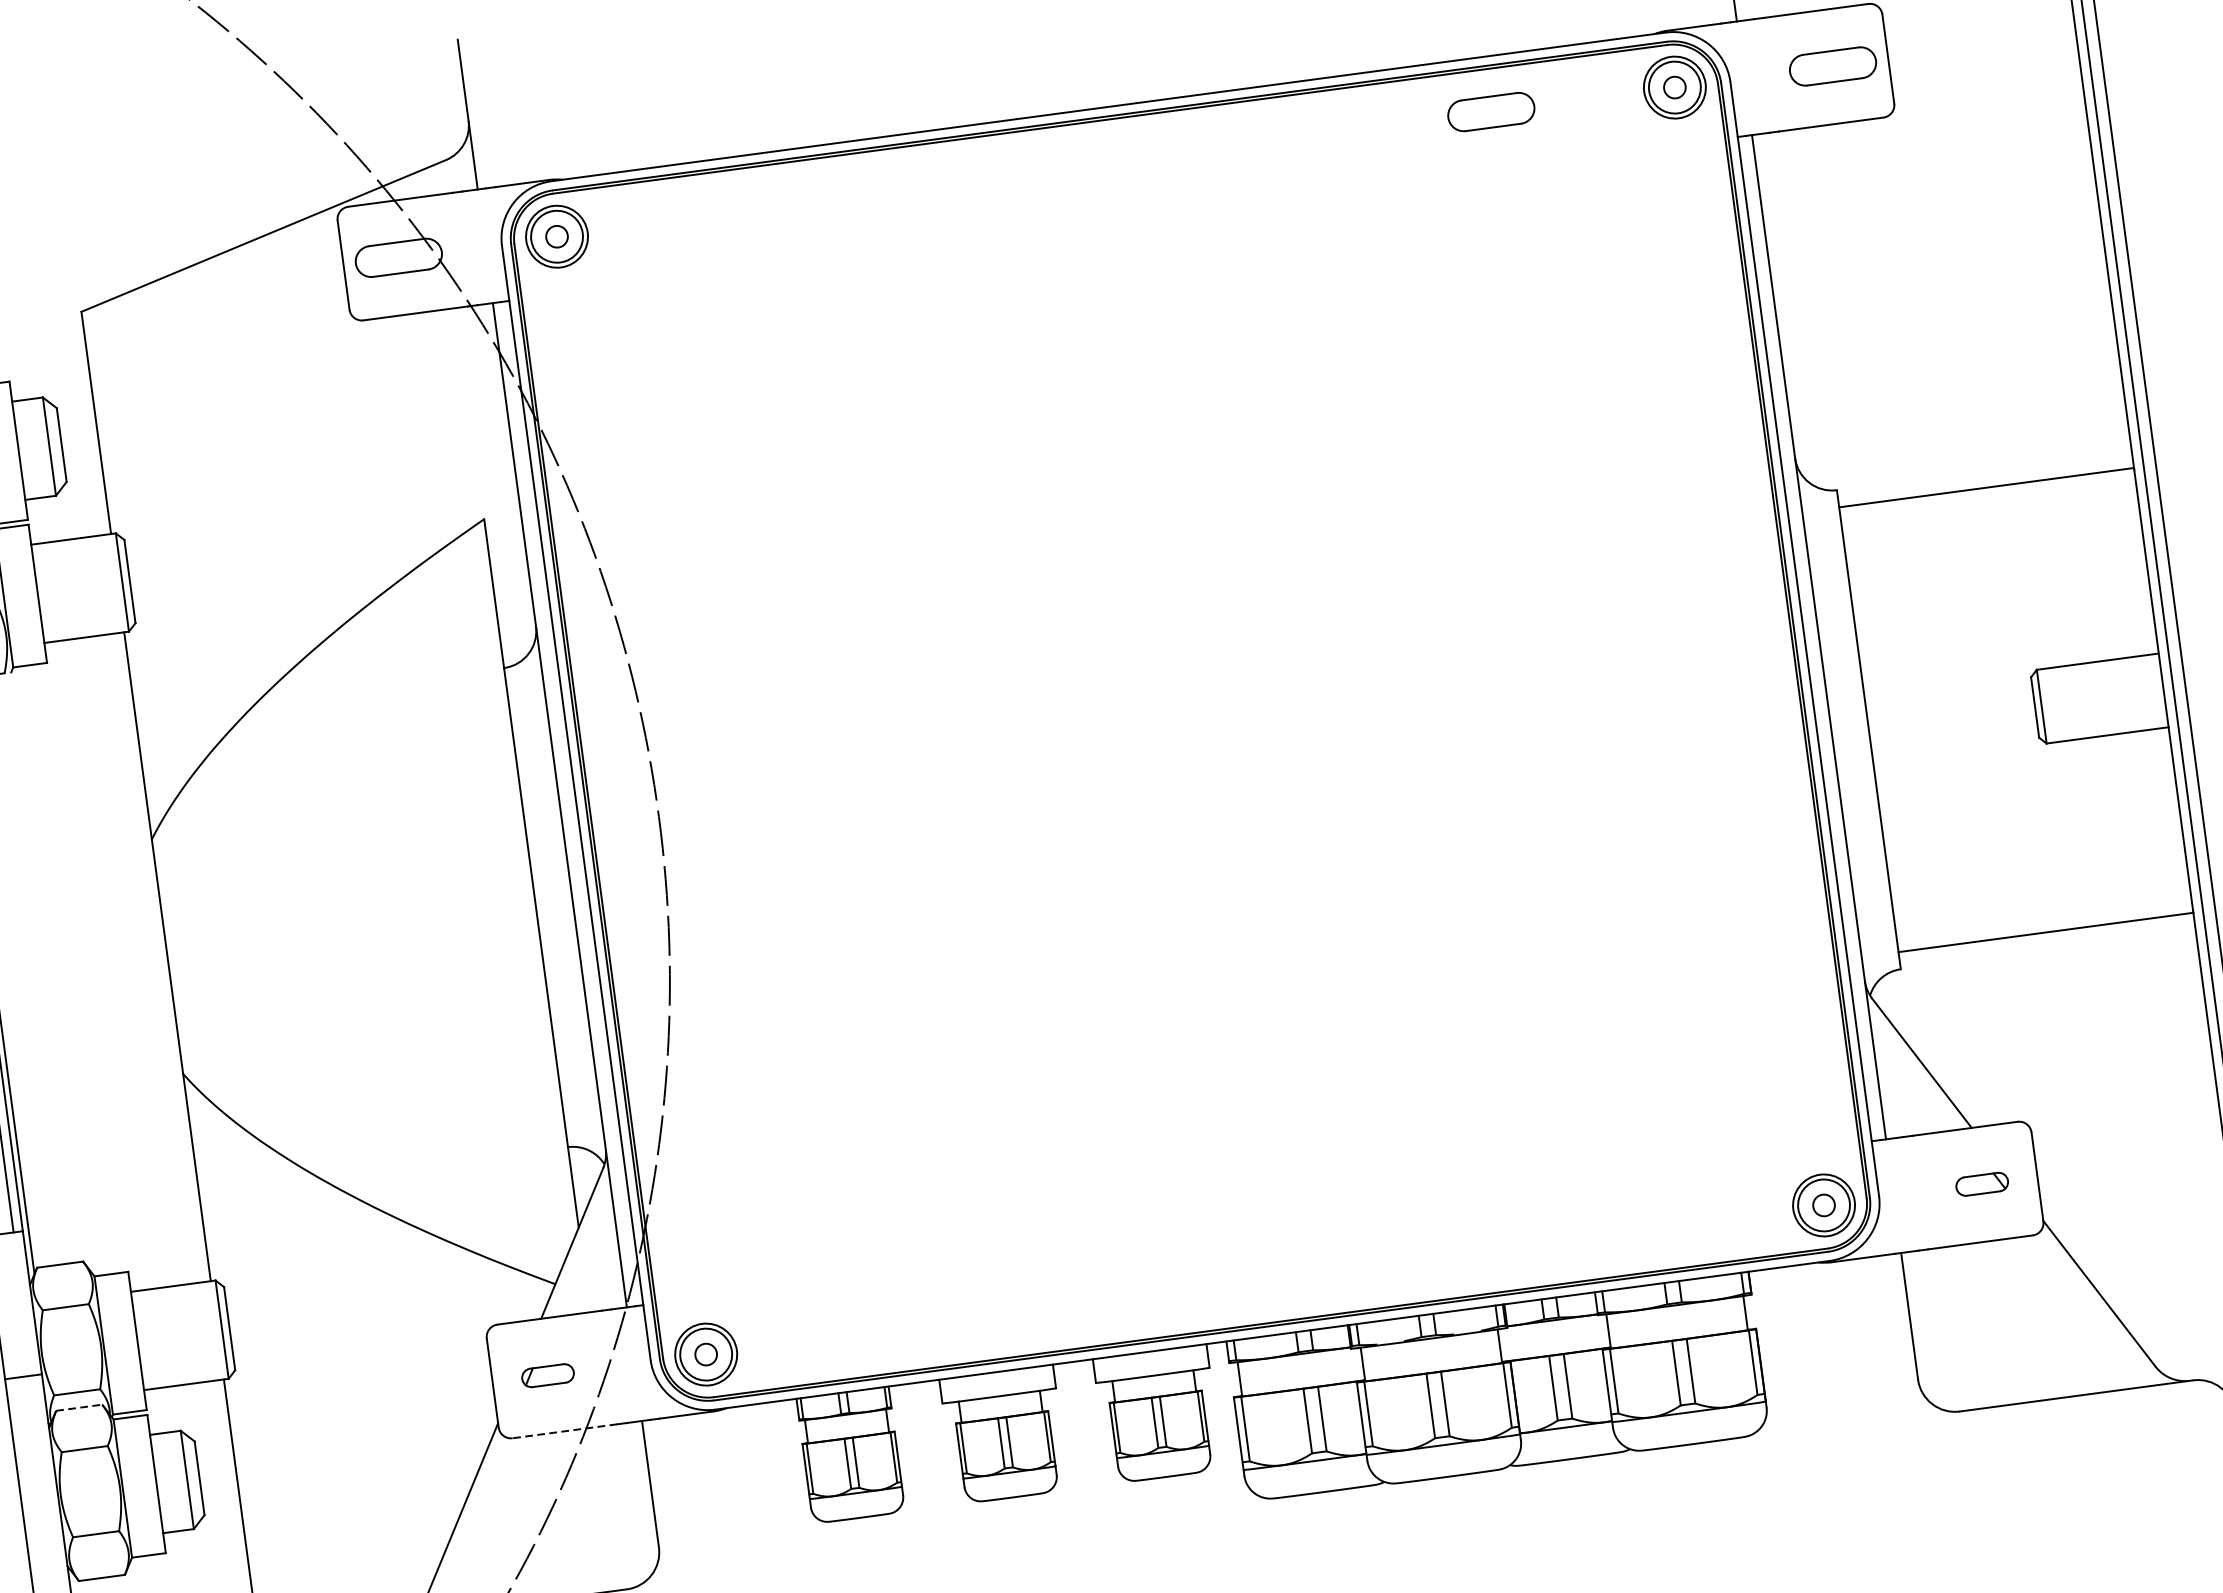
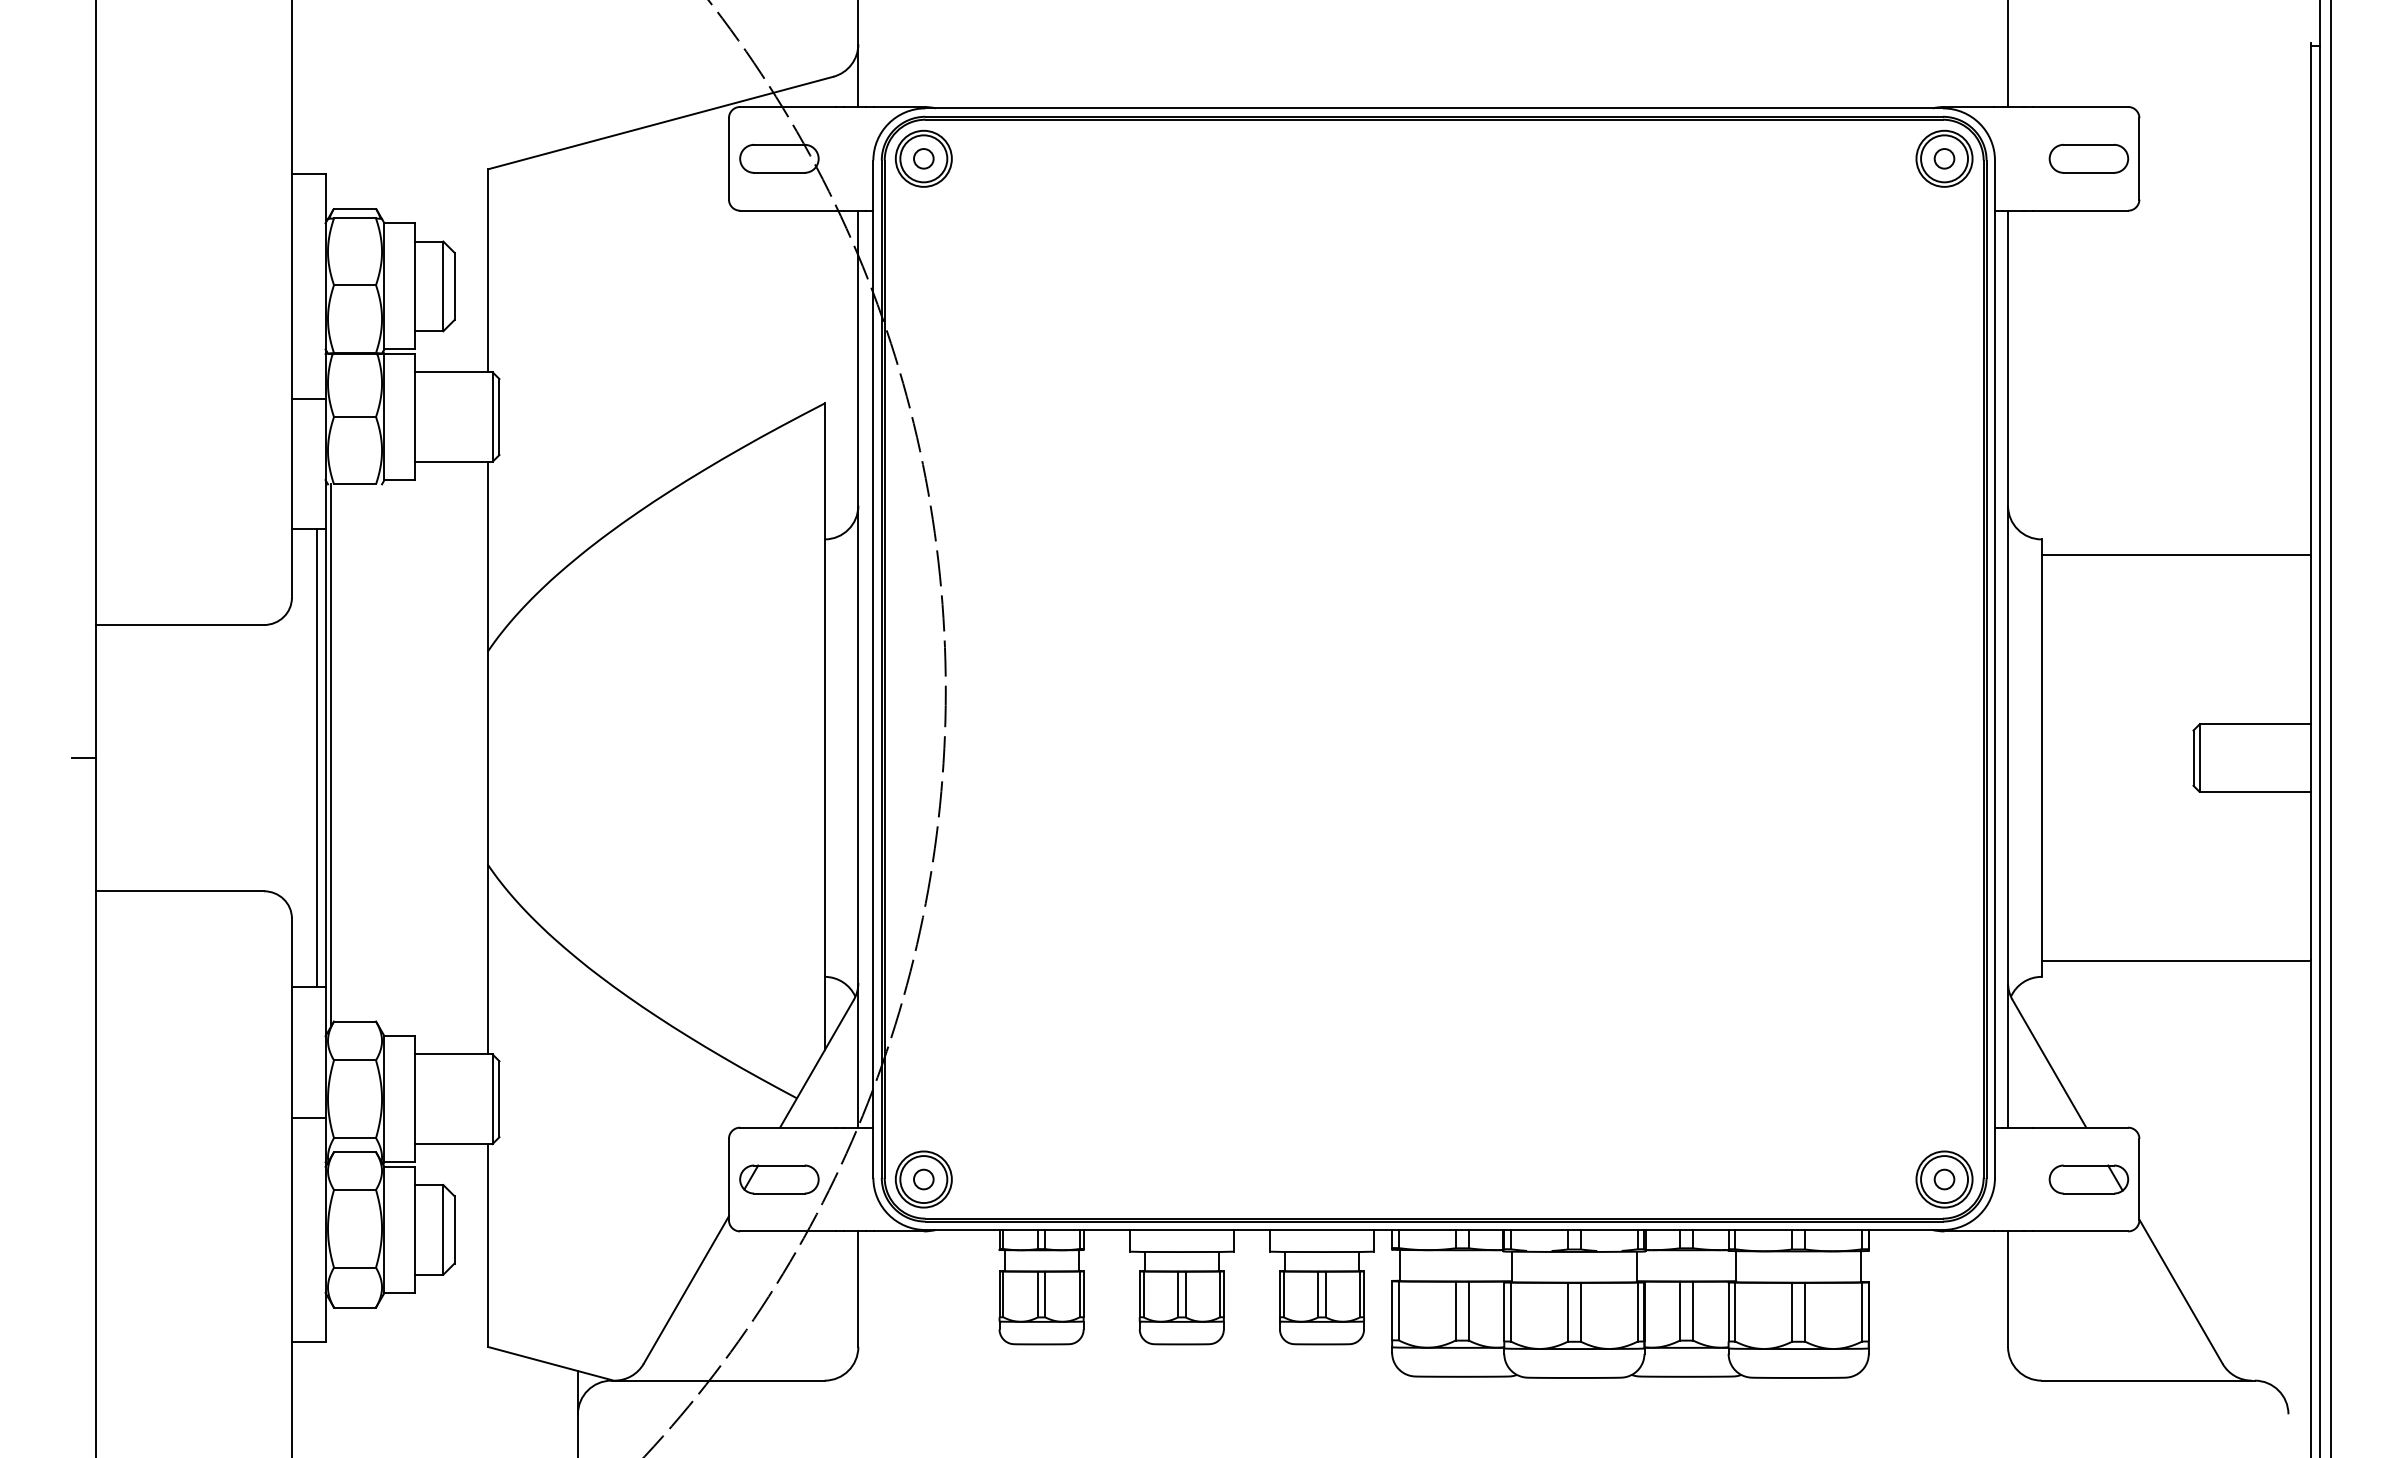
part: (1490, 111) -> (1776, 158), removed
part: (1981, 1184) -> (2088, 1179), size x1.67
part: (548, 1375) -> (779, 1179), size x1.67
line: (79, 1408) -> (355, 1152), dashed -> solid
line: (564, 1431) -> (787, 1231), dashed -> solid

